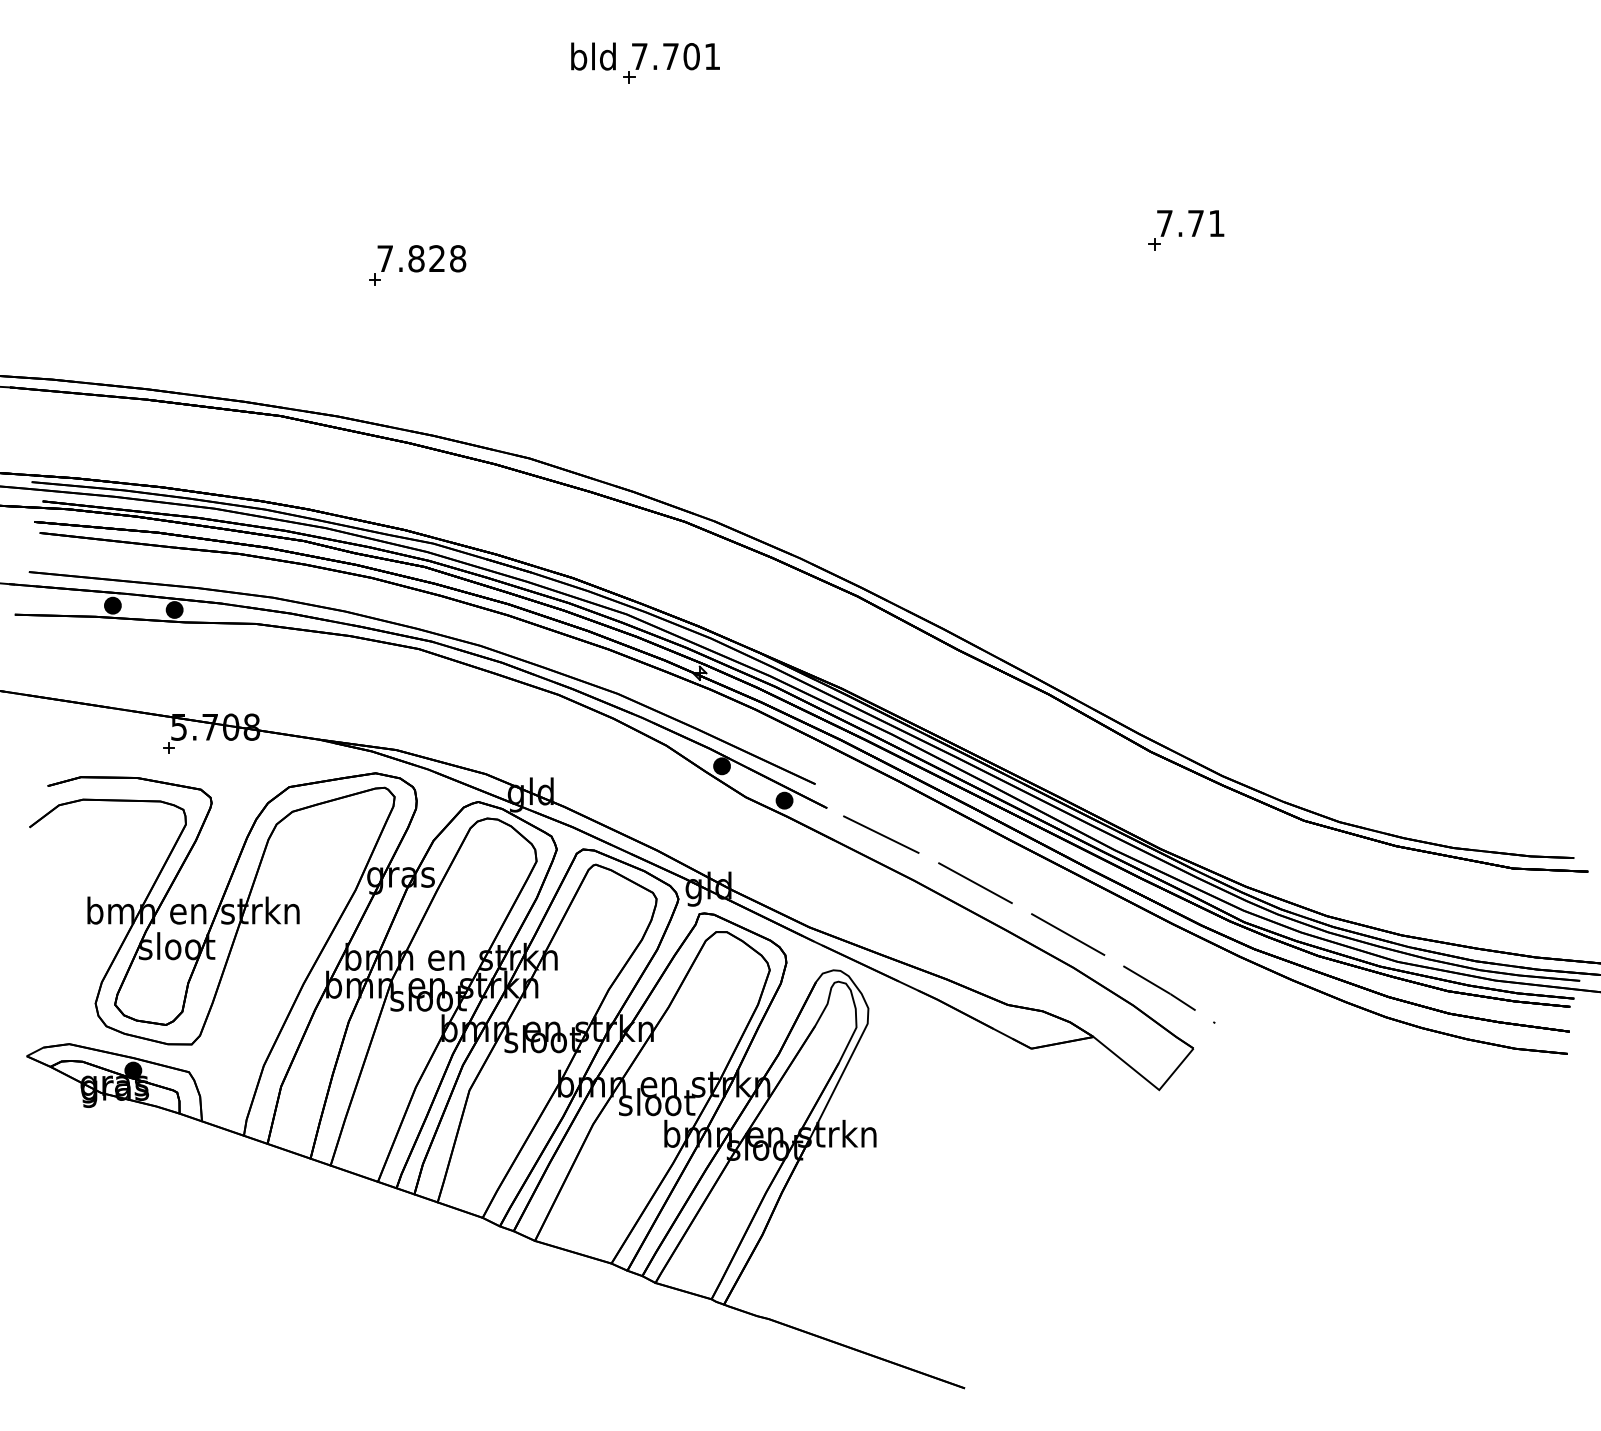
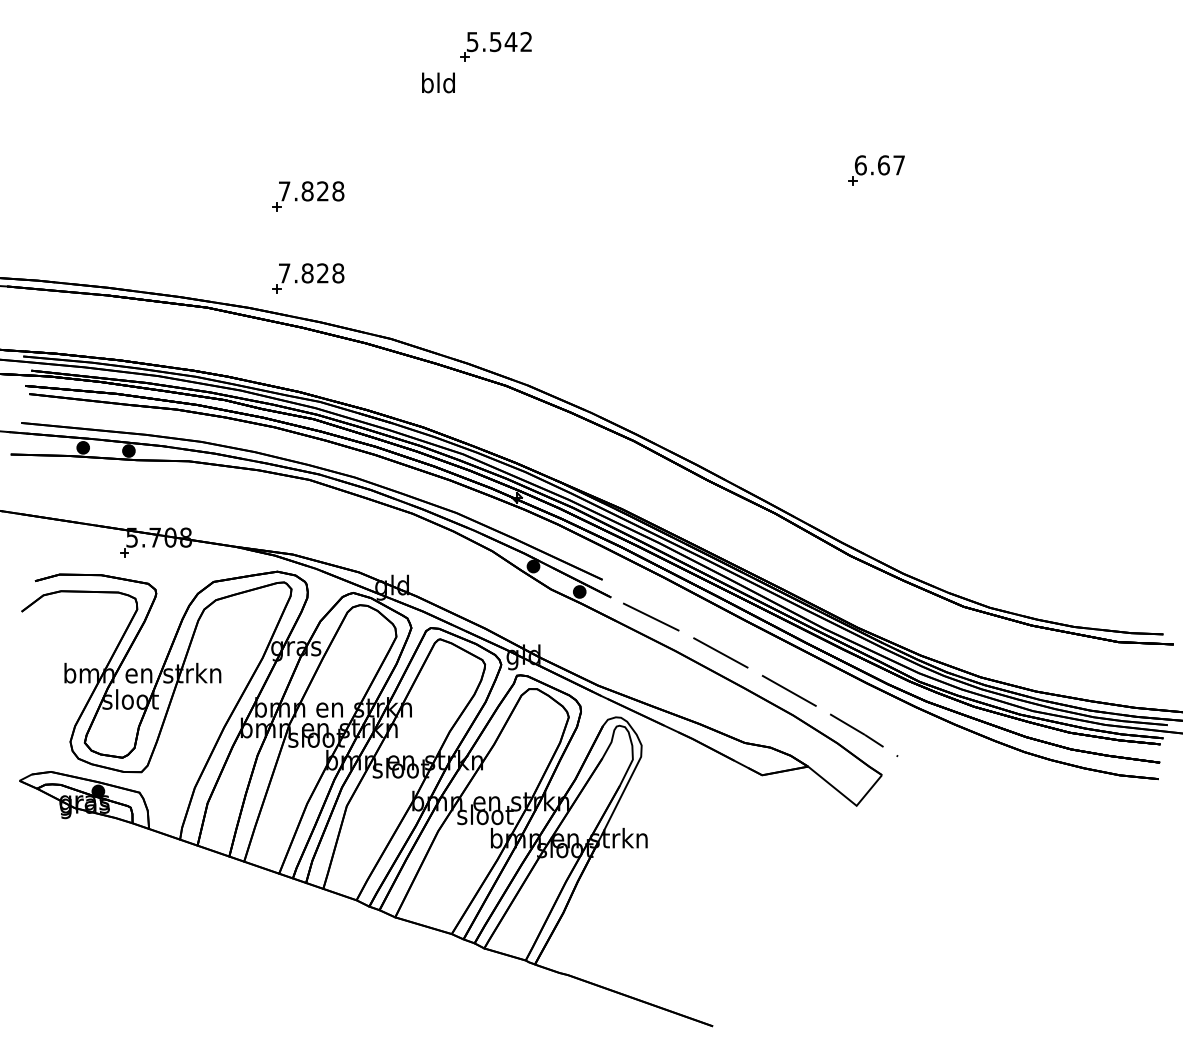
text: (593, 55) -> (438, 82), moved
text: (676, 55) -> (499, 41), 7.701 -> 5.542
text: (1190, 223) -> (879, 165), 7.71 -> 6.67
part: (417, 376) -> (308, 278), added

